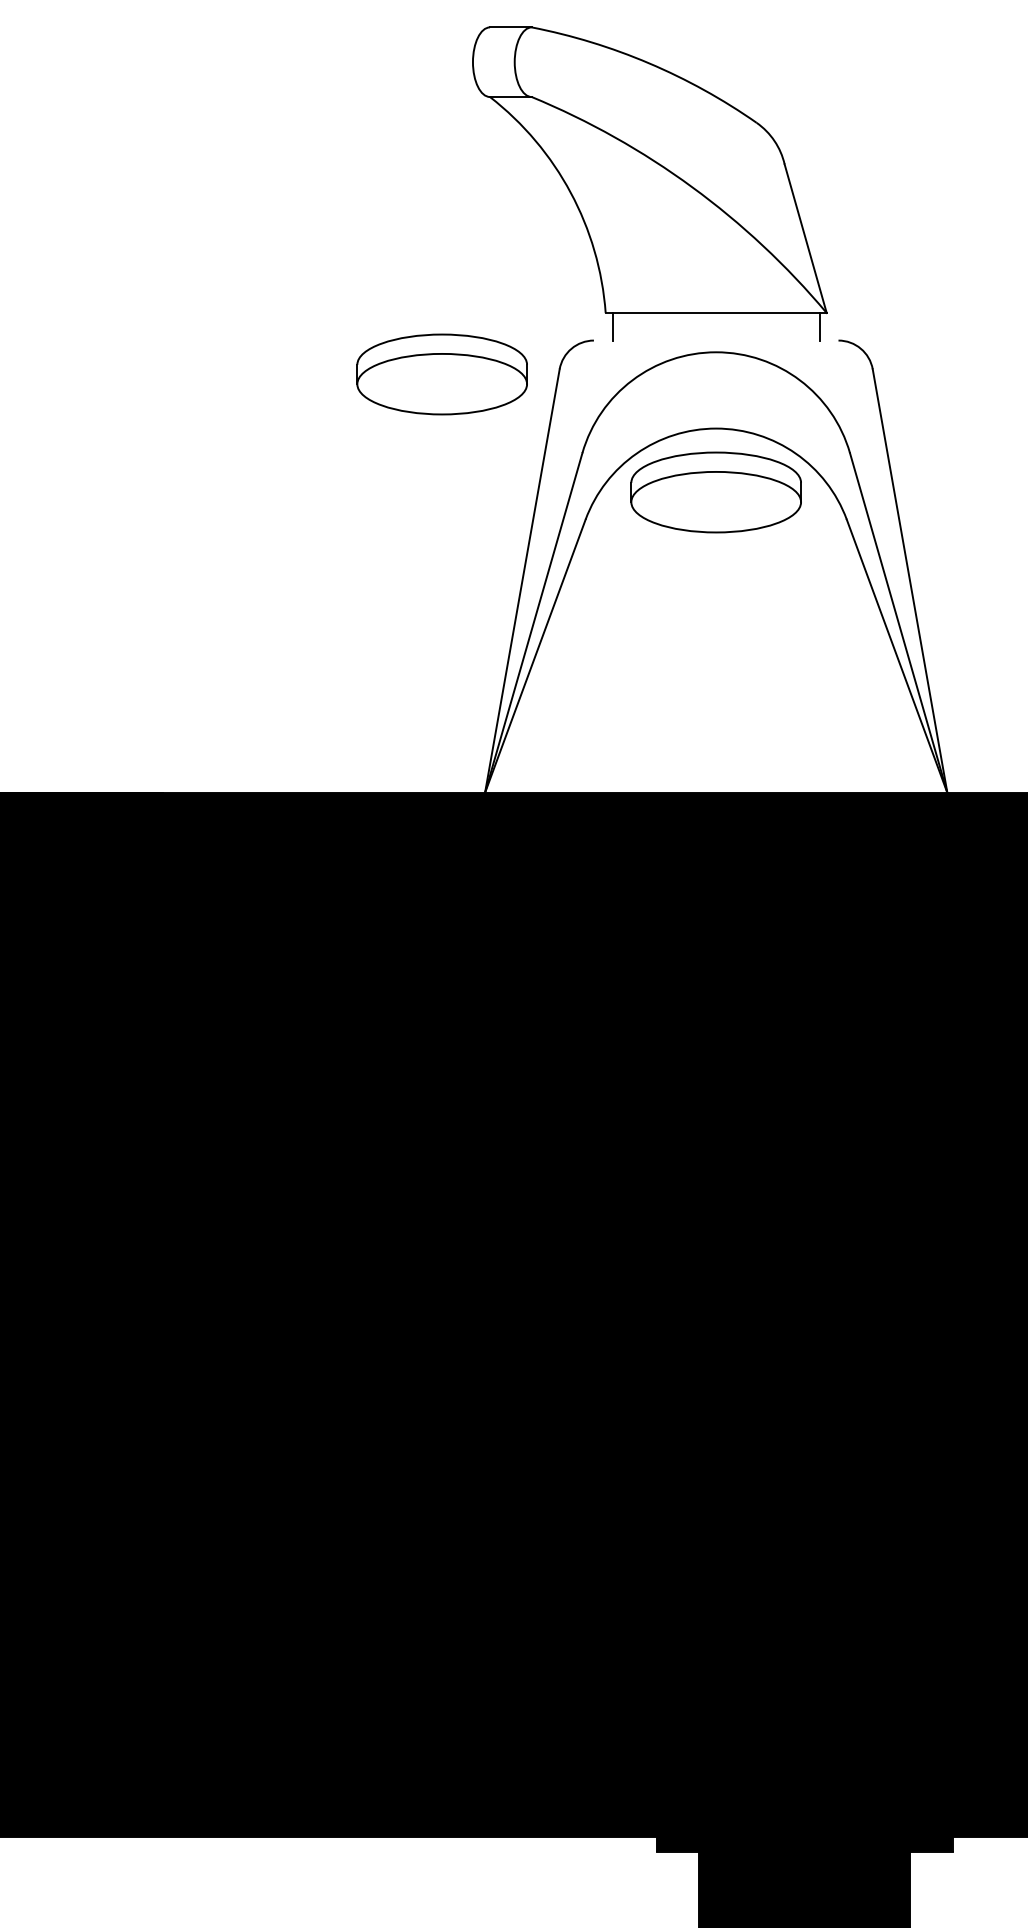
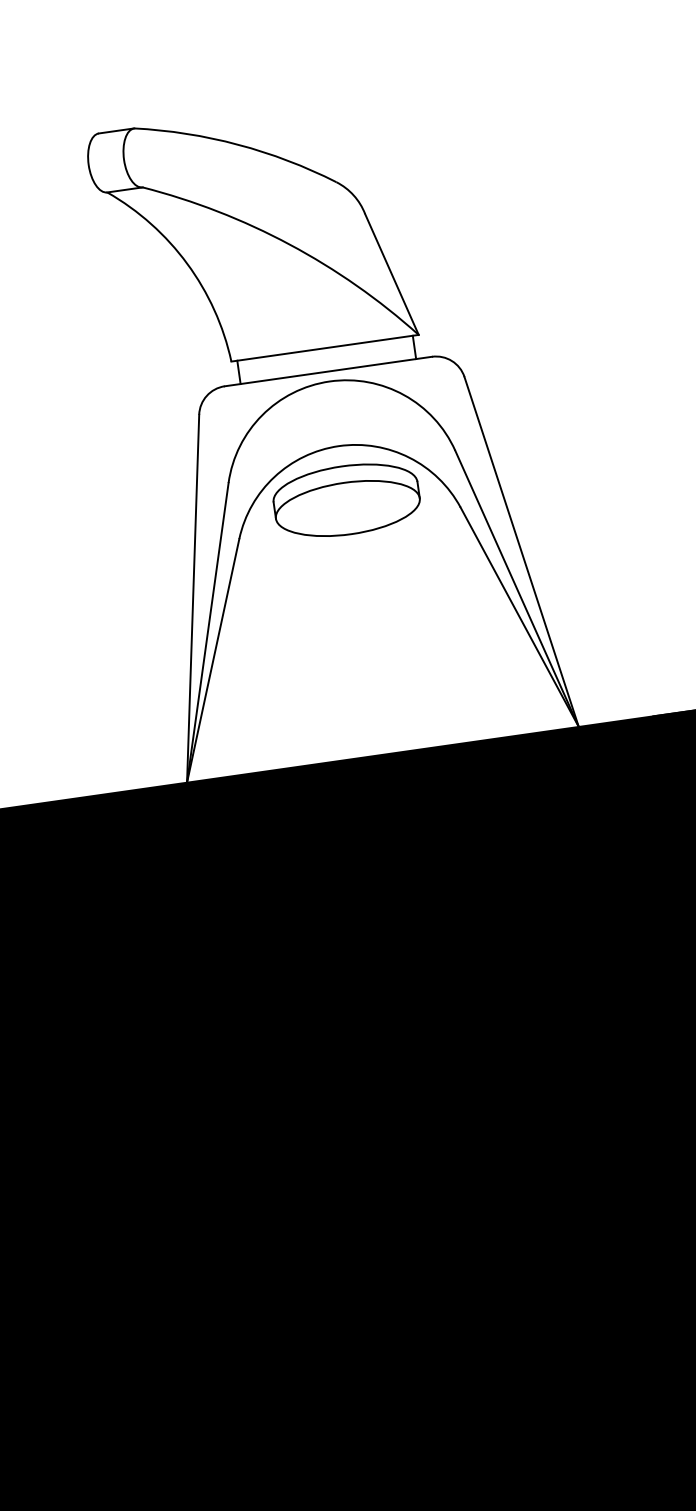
line: (715, 340) -> (327, 371), added
part: (441, 374) -> (99, 433), removed

